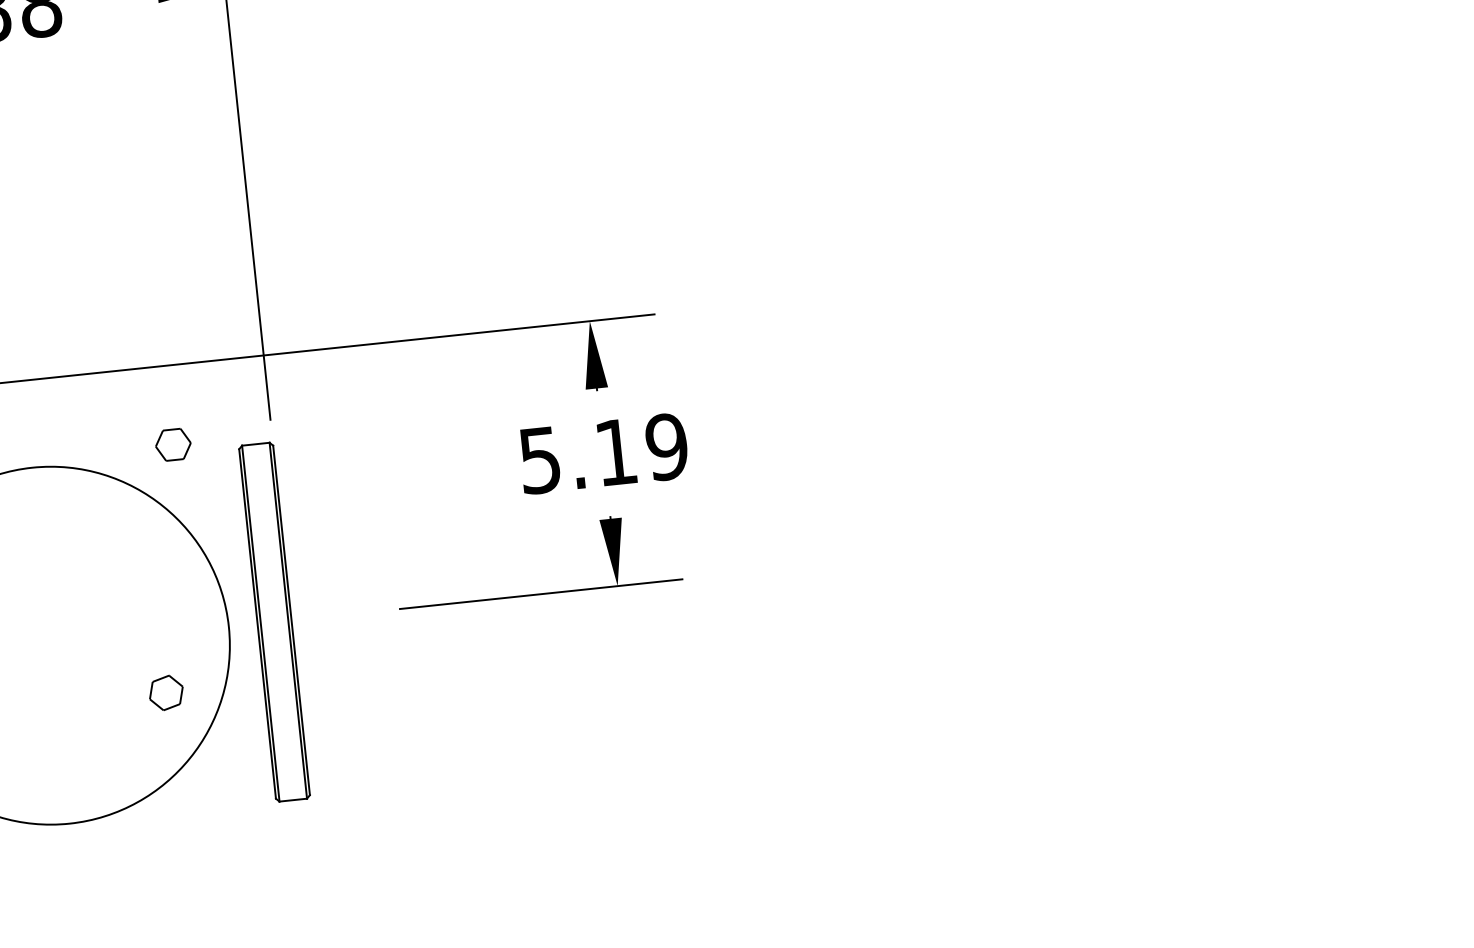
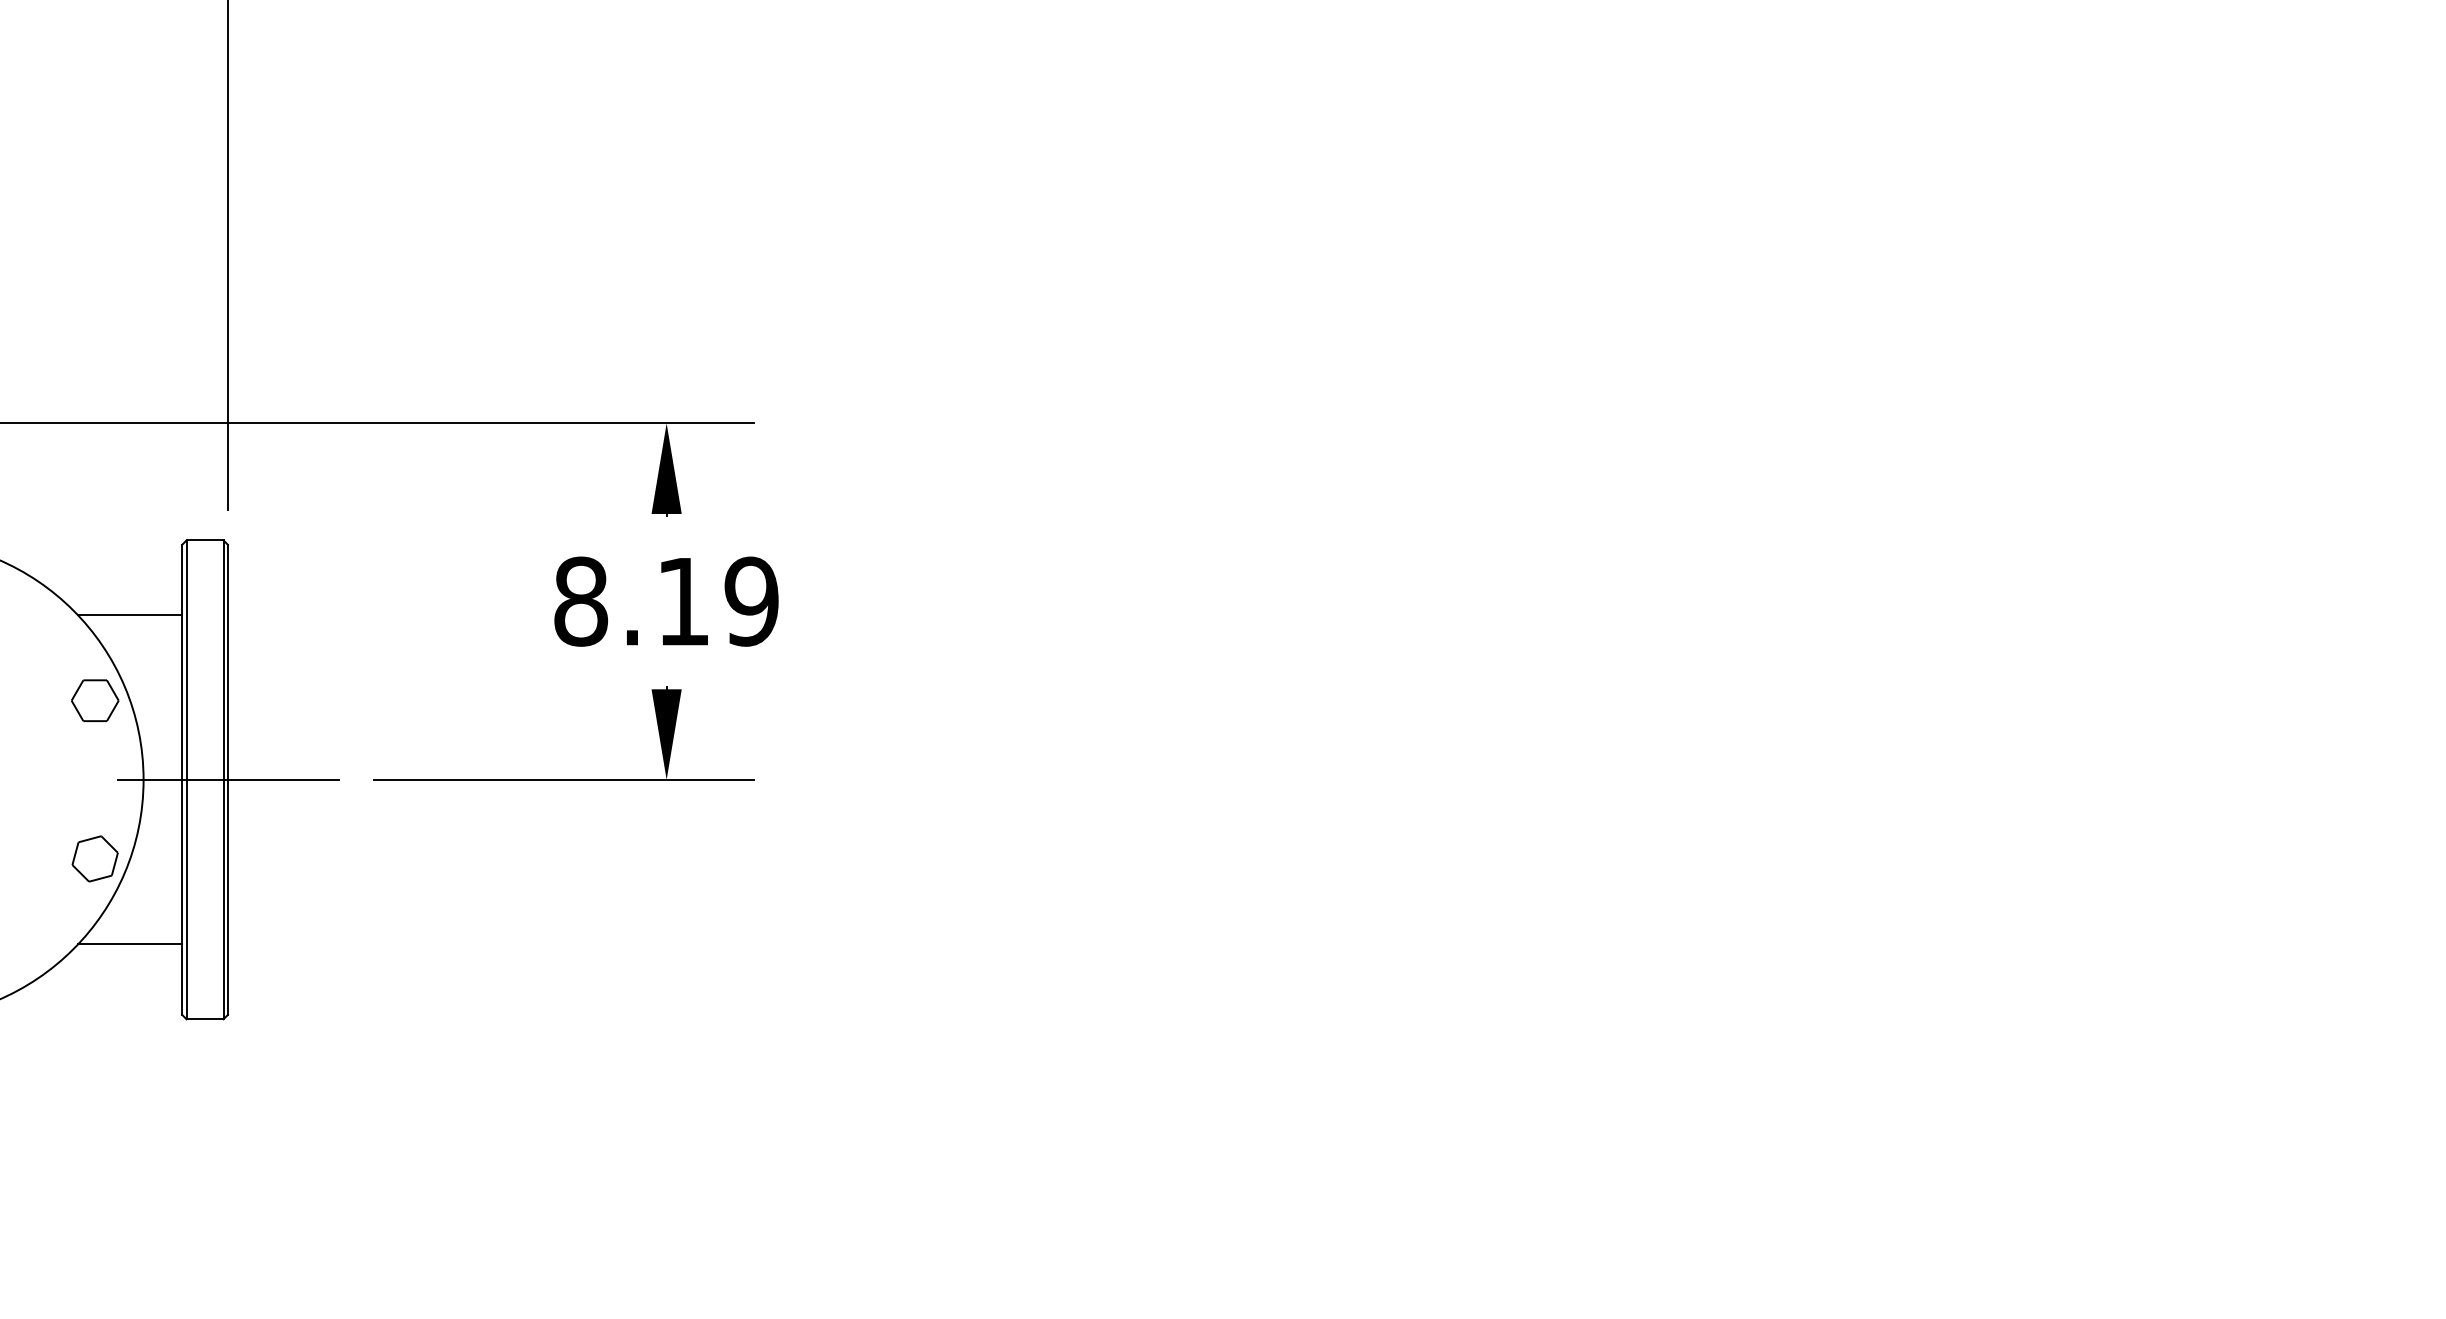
part: (173, 444) -> (95, 700), moved
text: (540, 460) -> (581, 601), 5.19 -> 8.19
line: (206, 505) -> (130, 615), added
line: (291, 620) -> (228, 779), added
part: (165, 692) -> (94, 858), moved
line: (232, 750) -> (130, 944), added

